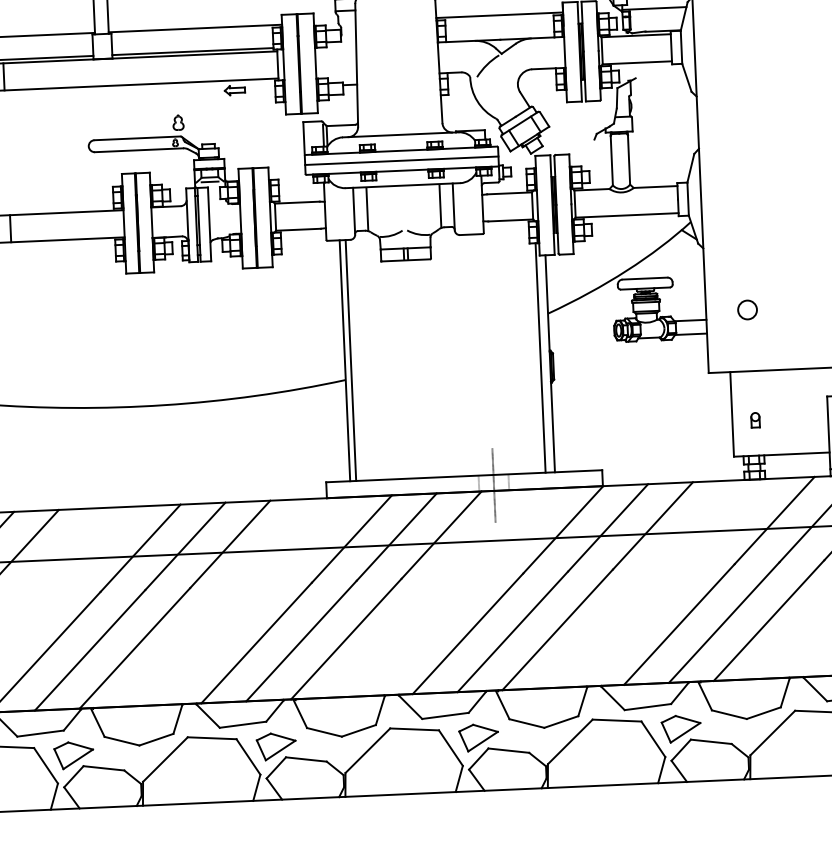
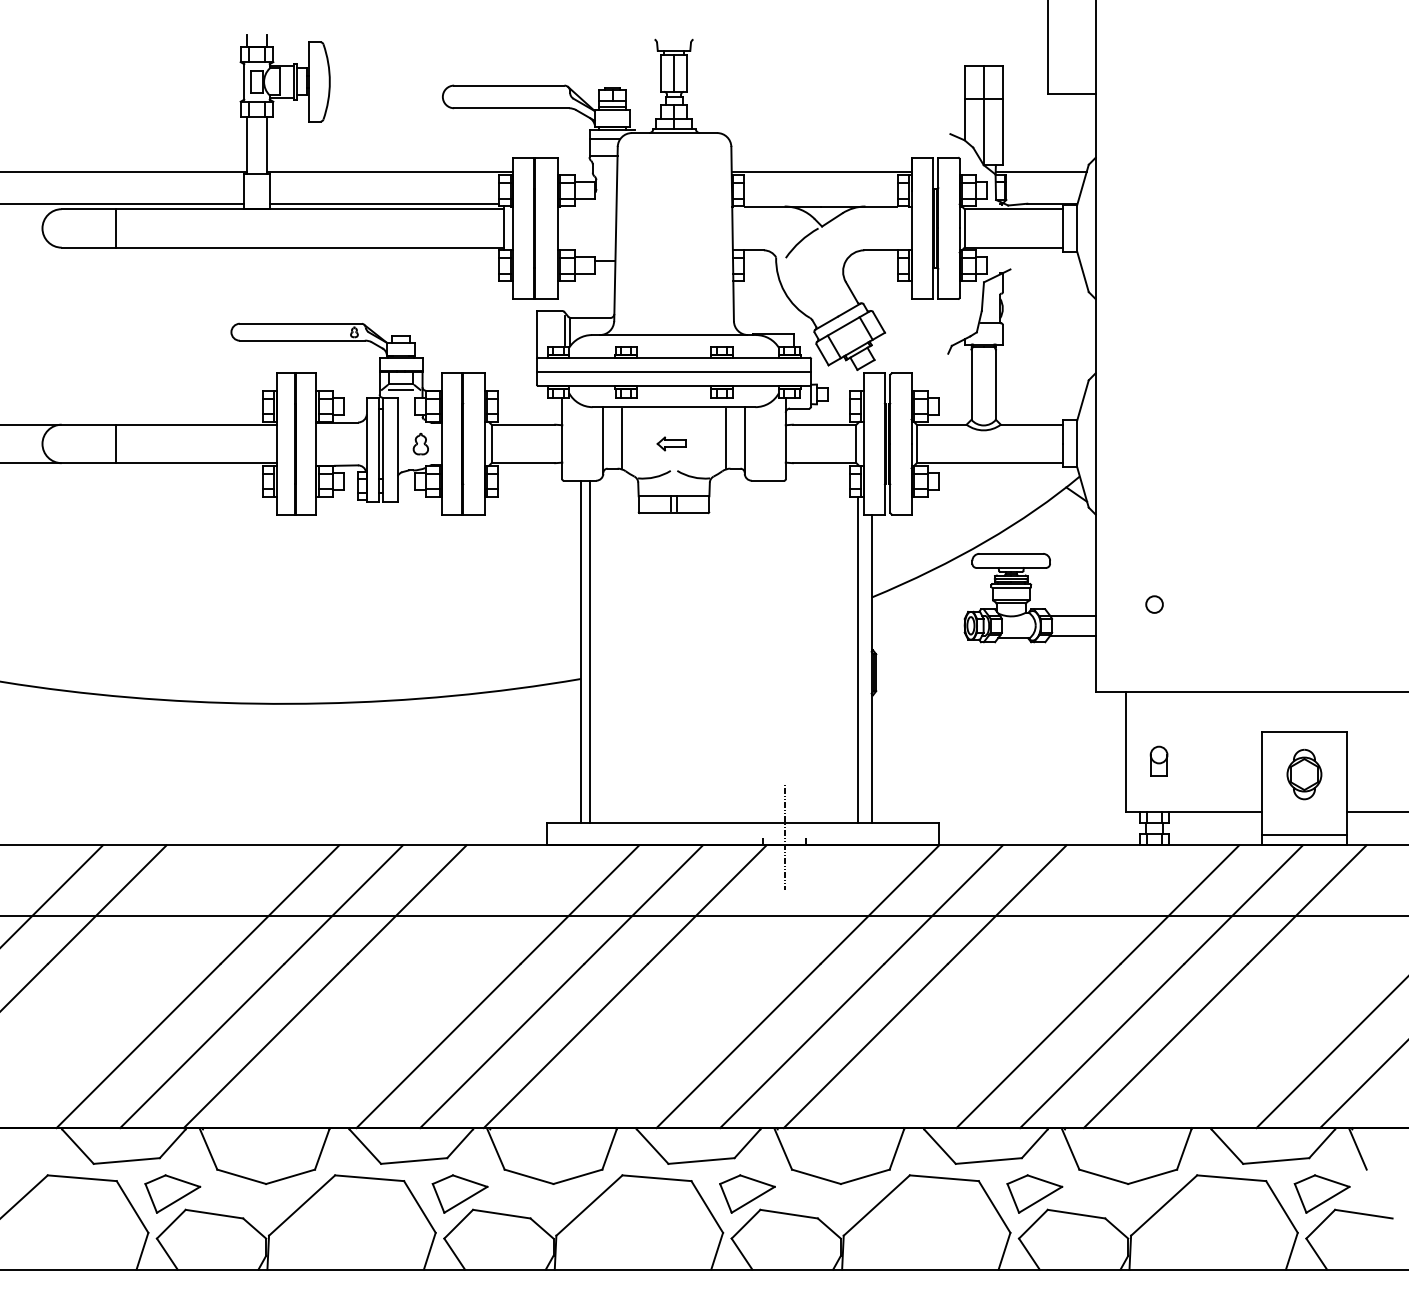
part: (234, 90) -> (671, 443), moved
part: (178, 122) -> (420, 443), moved
circle: (747, 309) -> (1154, 604), size x0.62
part: (755, 419) -> (1158, 760), size x1.43

